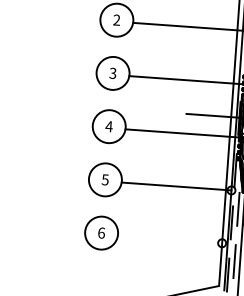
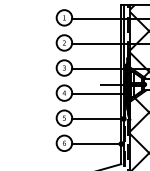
line: (169, 240) -> (96, 144), added

